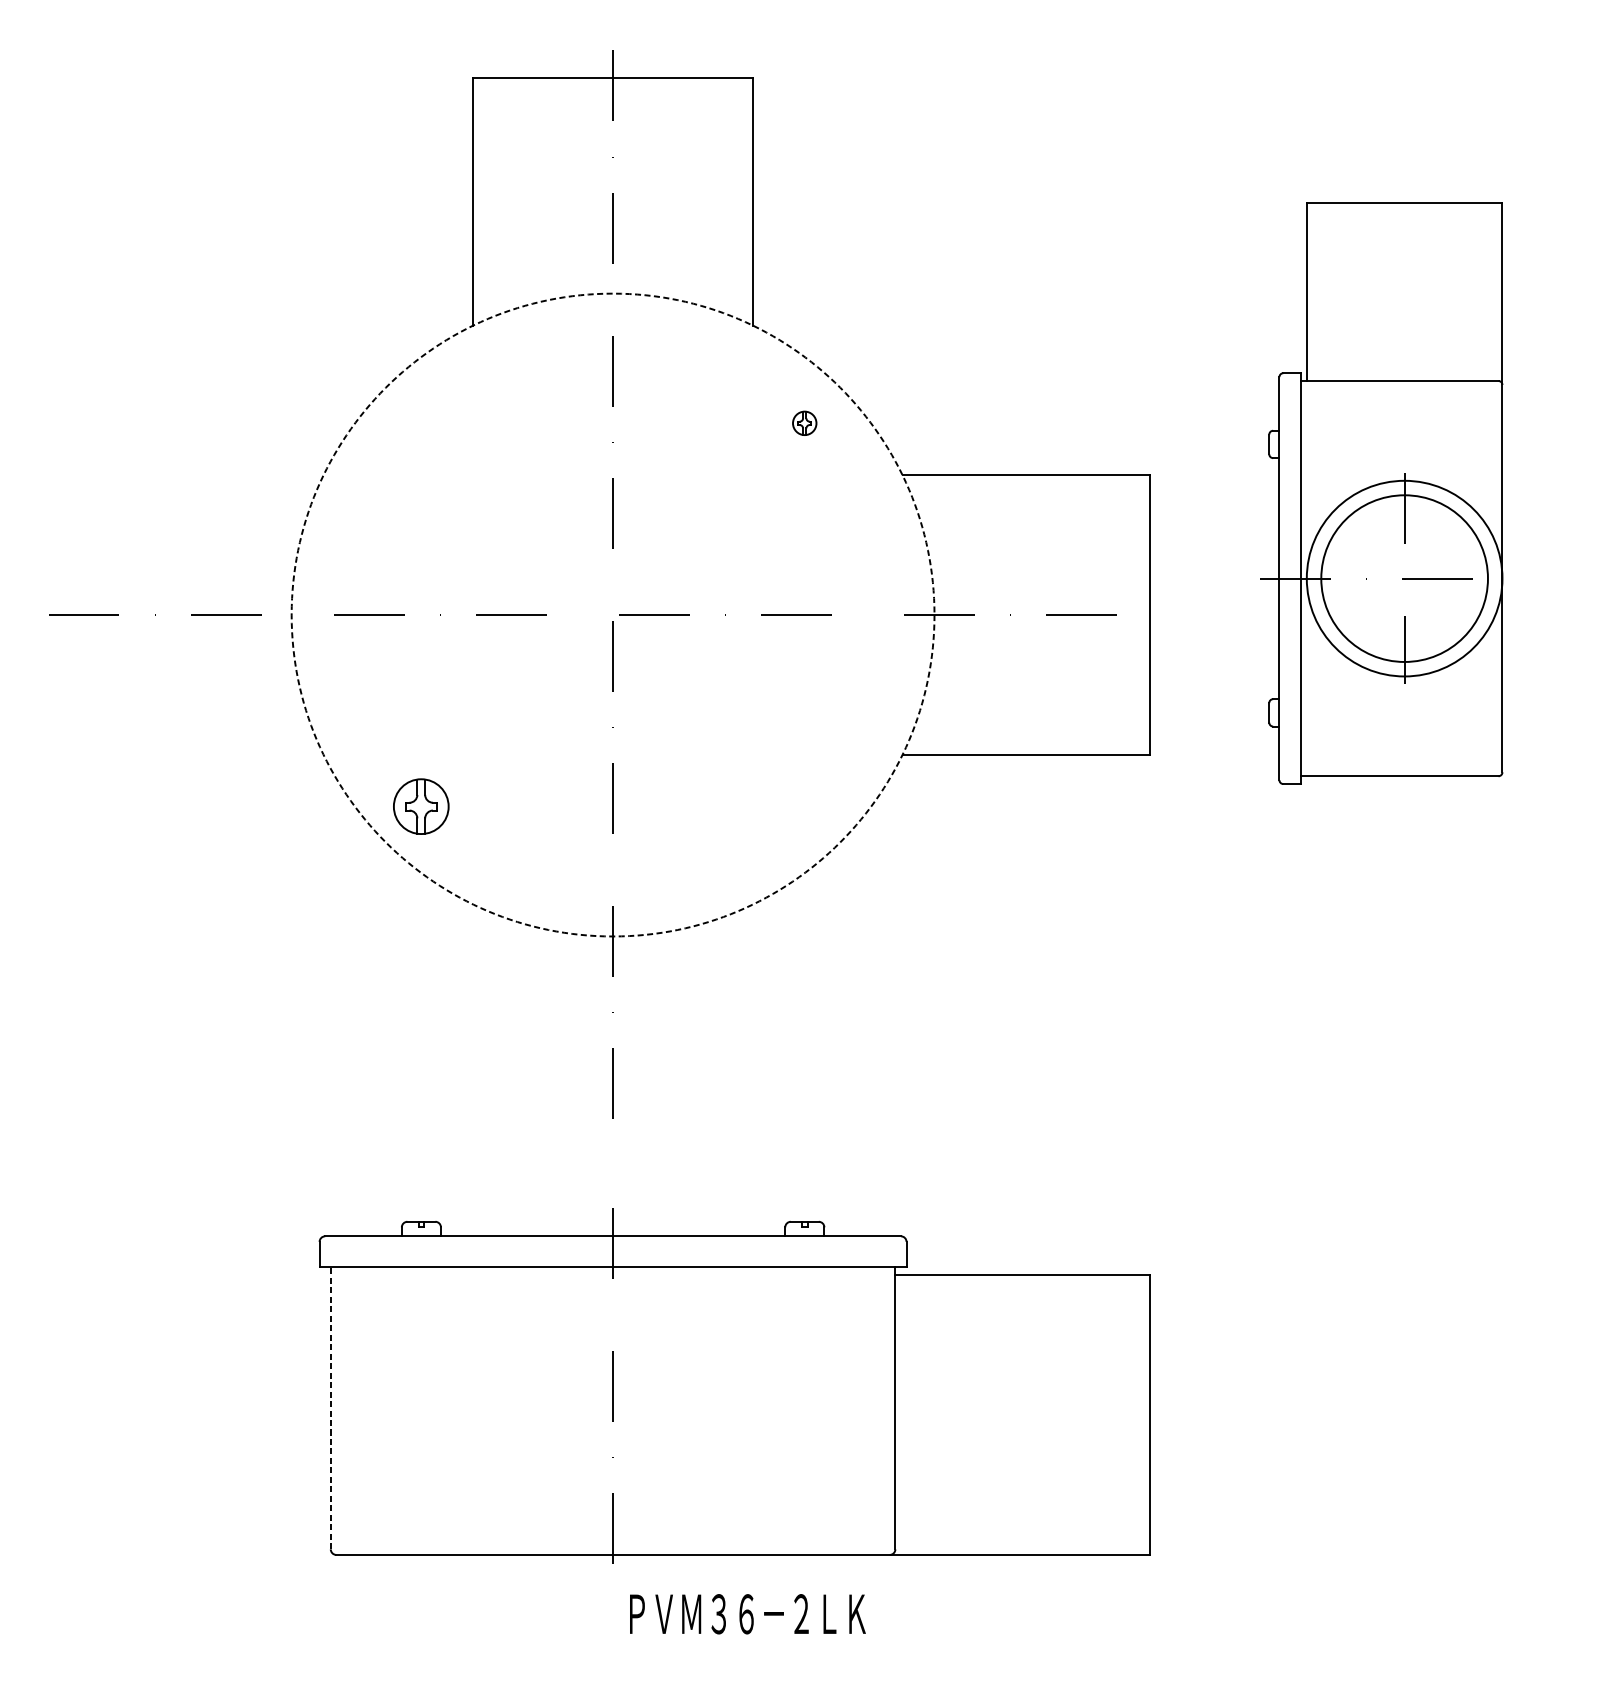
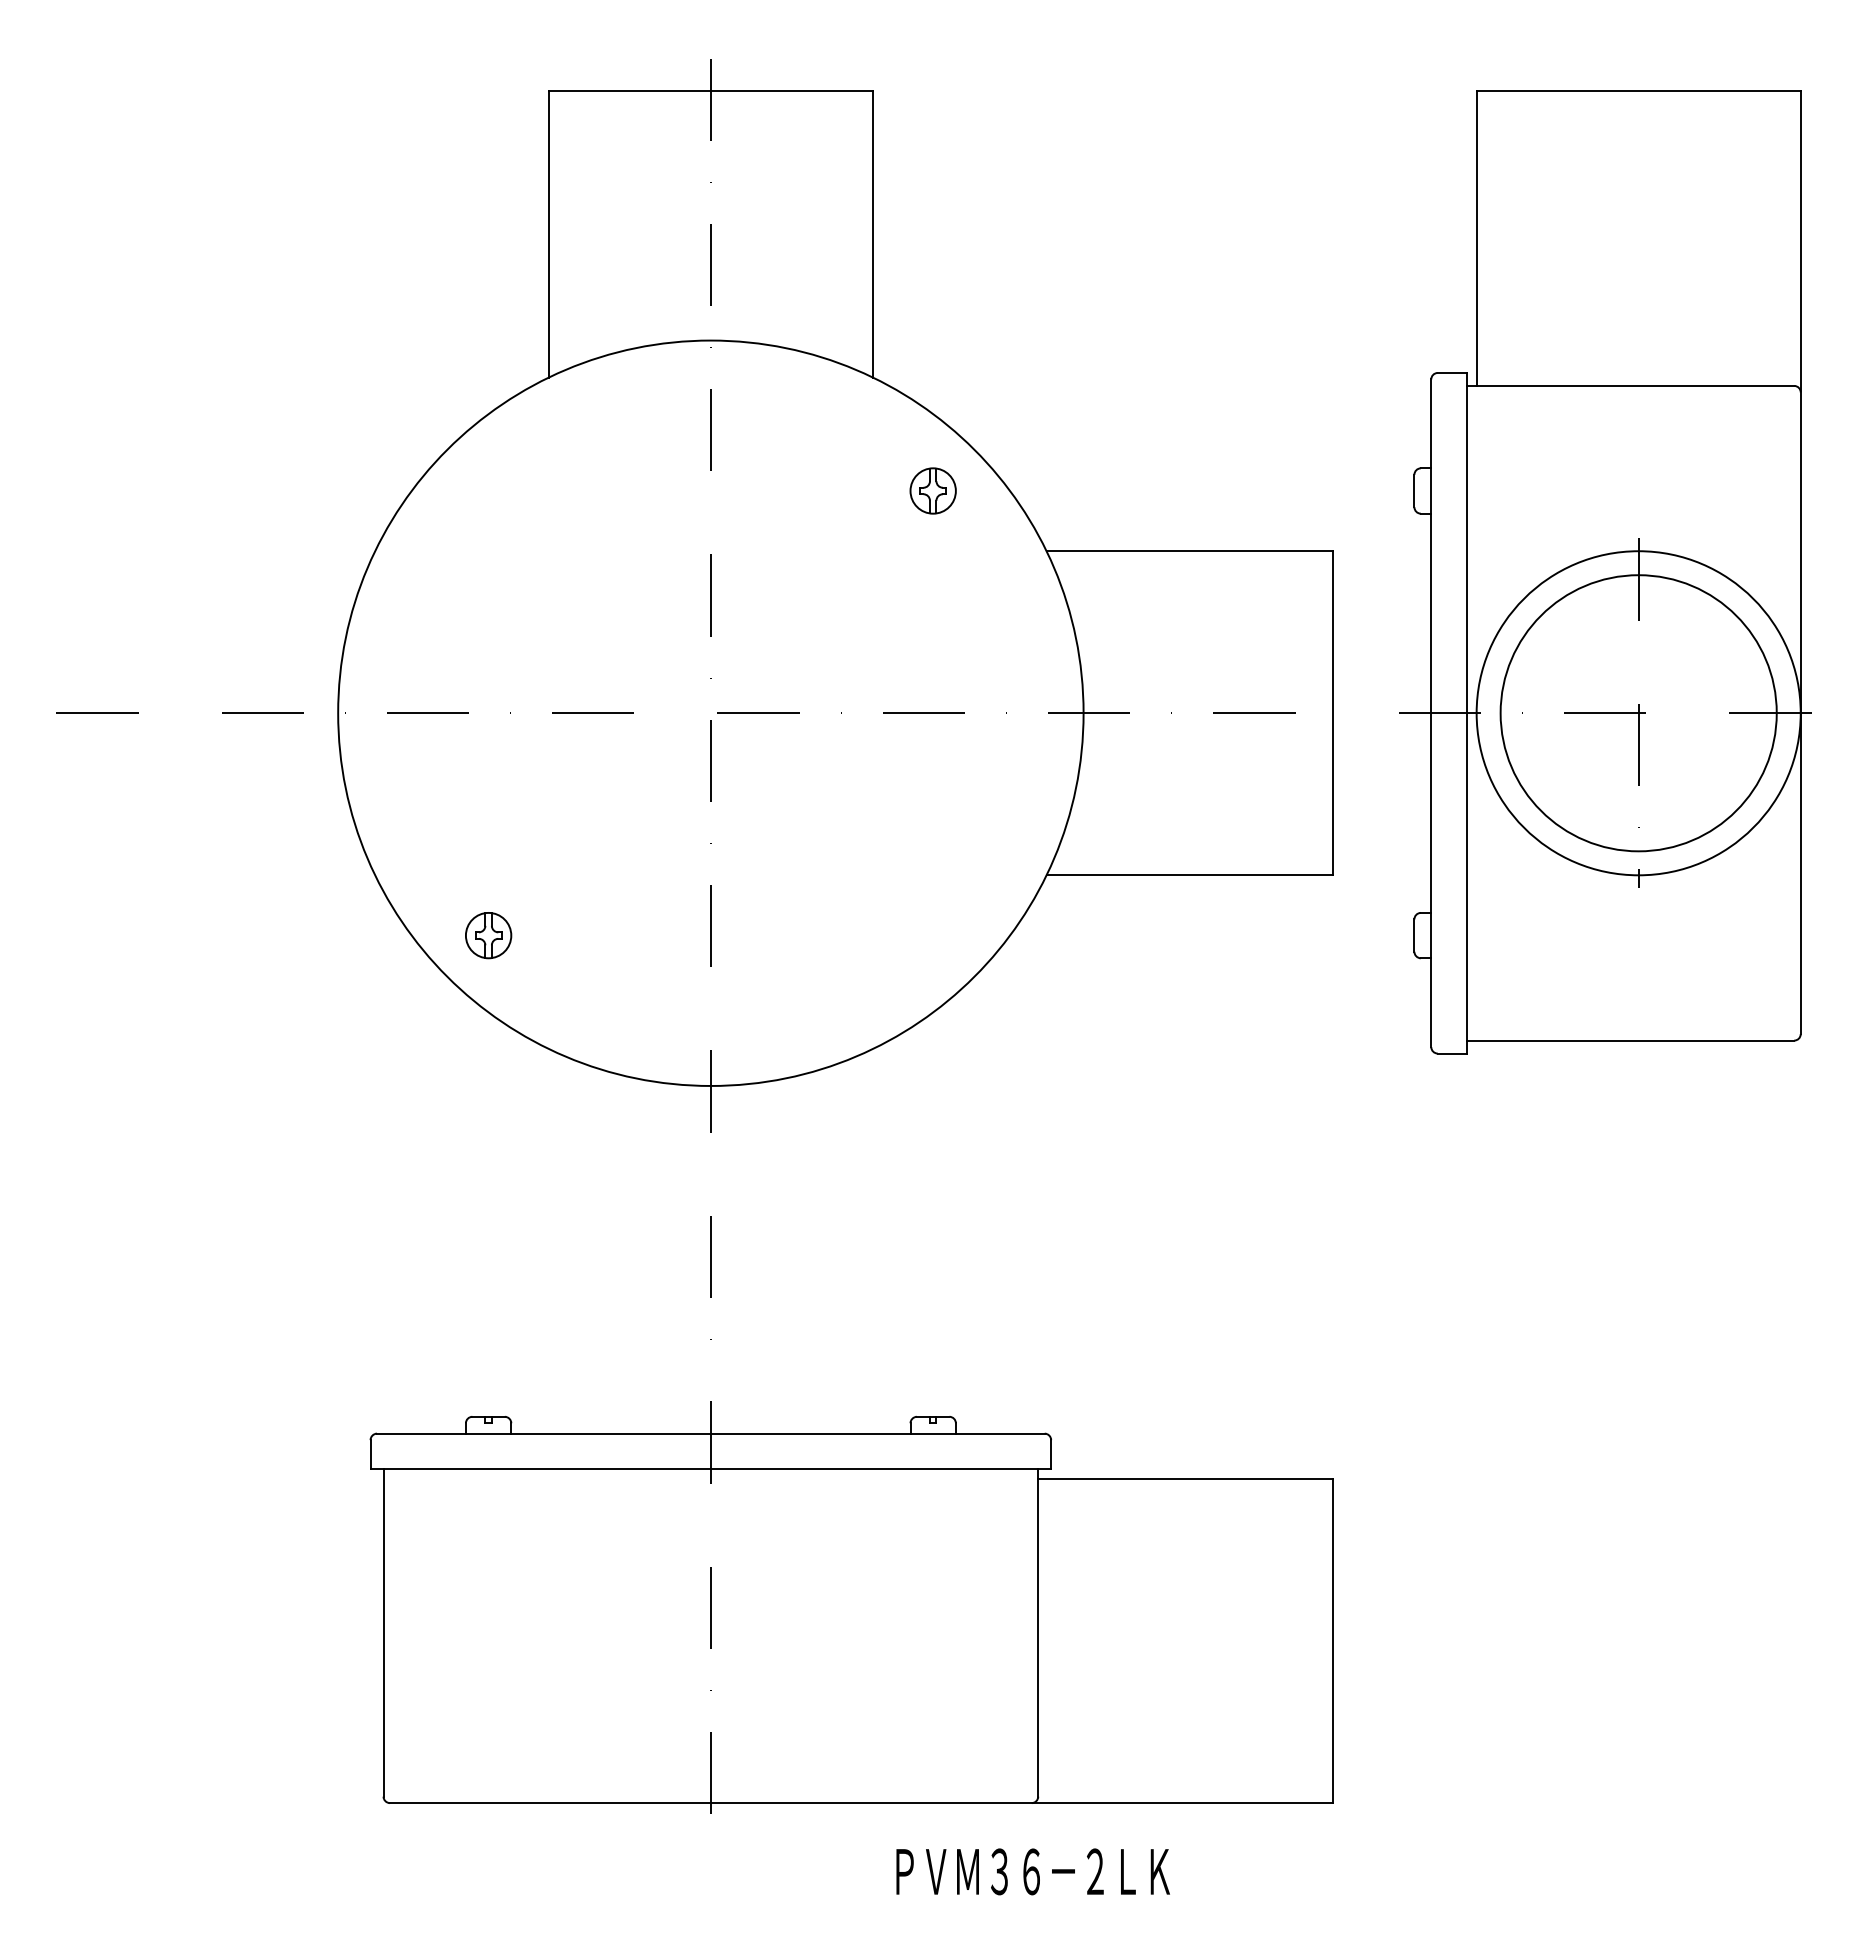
part: (804, 422) -> (932, 490), size x1.67
part: (1384, 493) -> (1605, 572), size x1.43
circle: (612, 614) -> (710, 712), dashed -> solid
part: (421, 806) -> (488, 935), size x0.71
line: (330, 1407) -> (383, 1632), dashed -> solid
text: (747, 1613) -> (1032, 1871), moved

